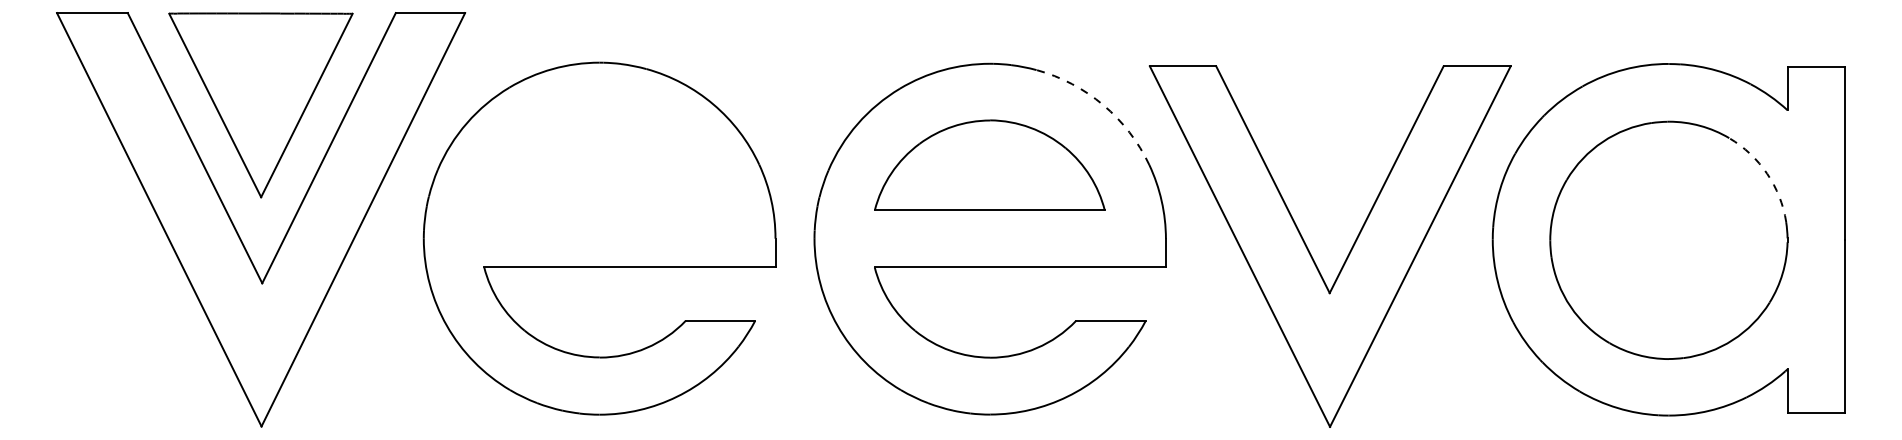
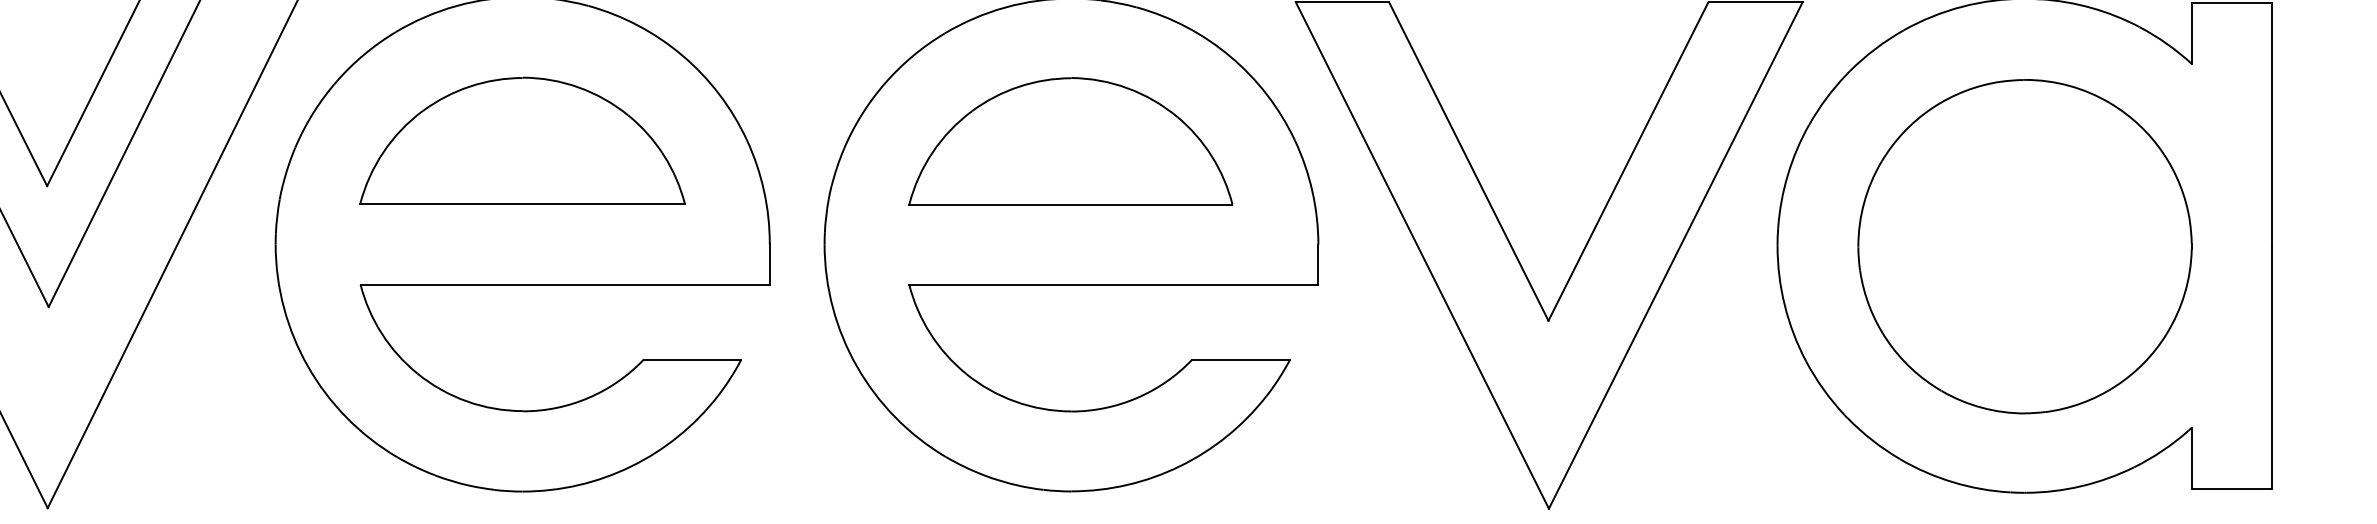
arc: (1103, 105) -> (1230, 57), dashed -> solid
part: (599, 164) -> (522, 140), added
arc: (1767, 173) -> (2163, 152), dashed -> solid

